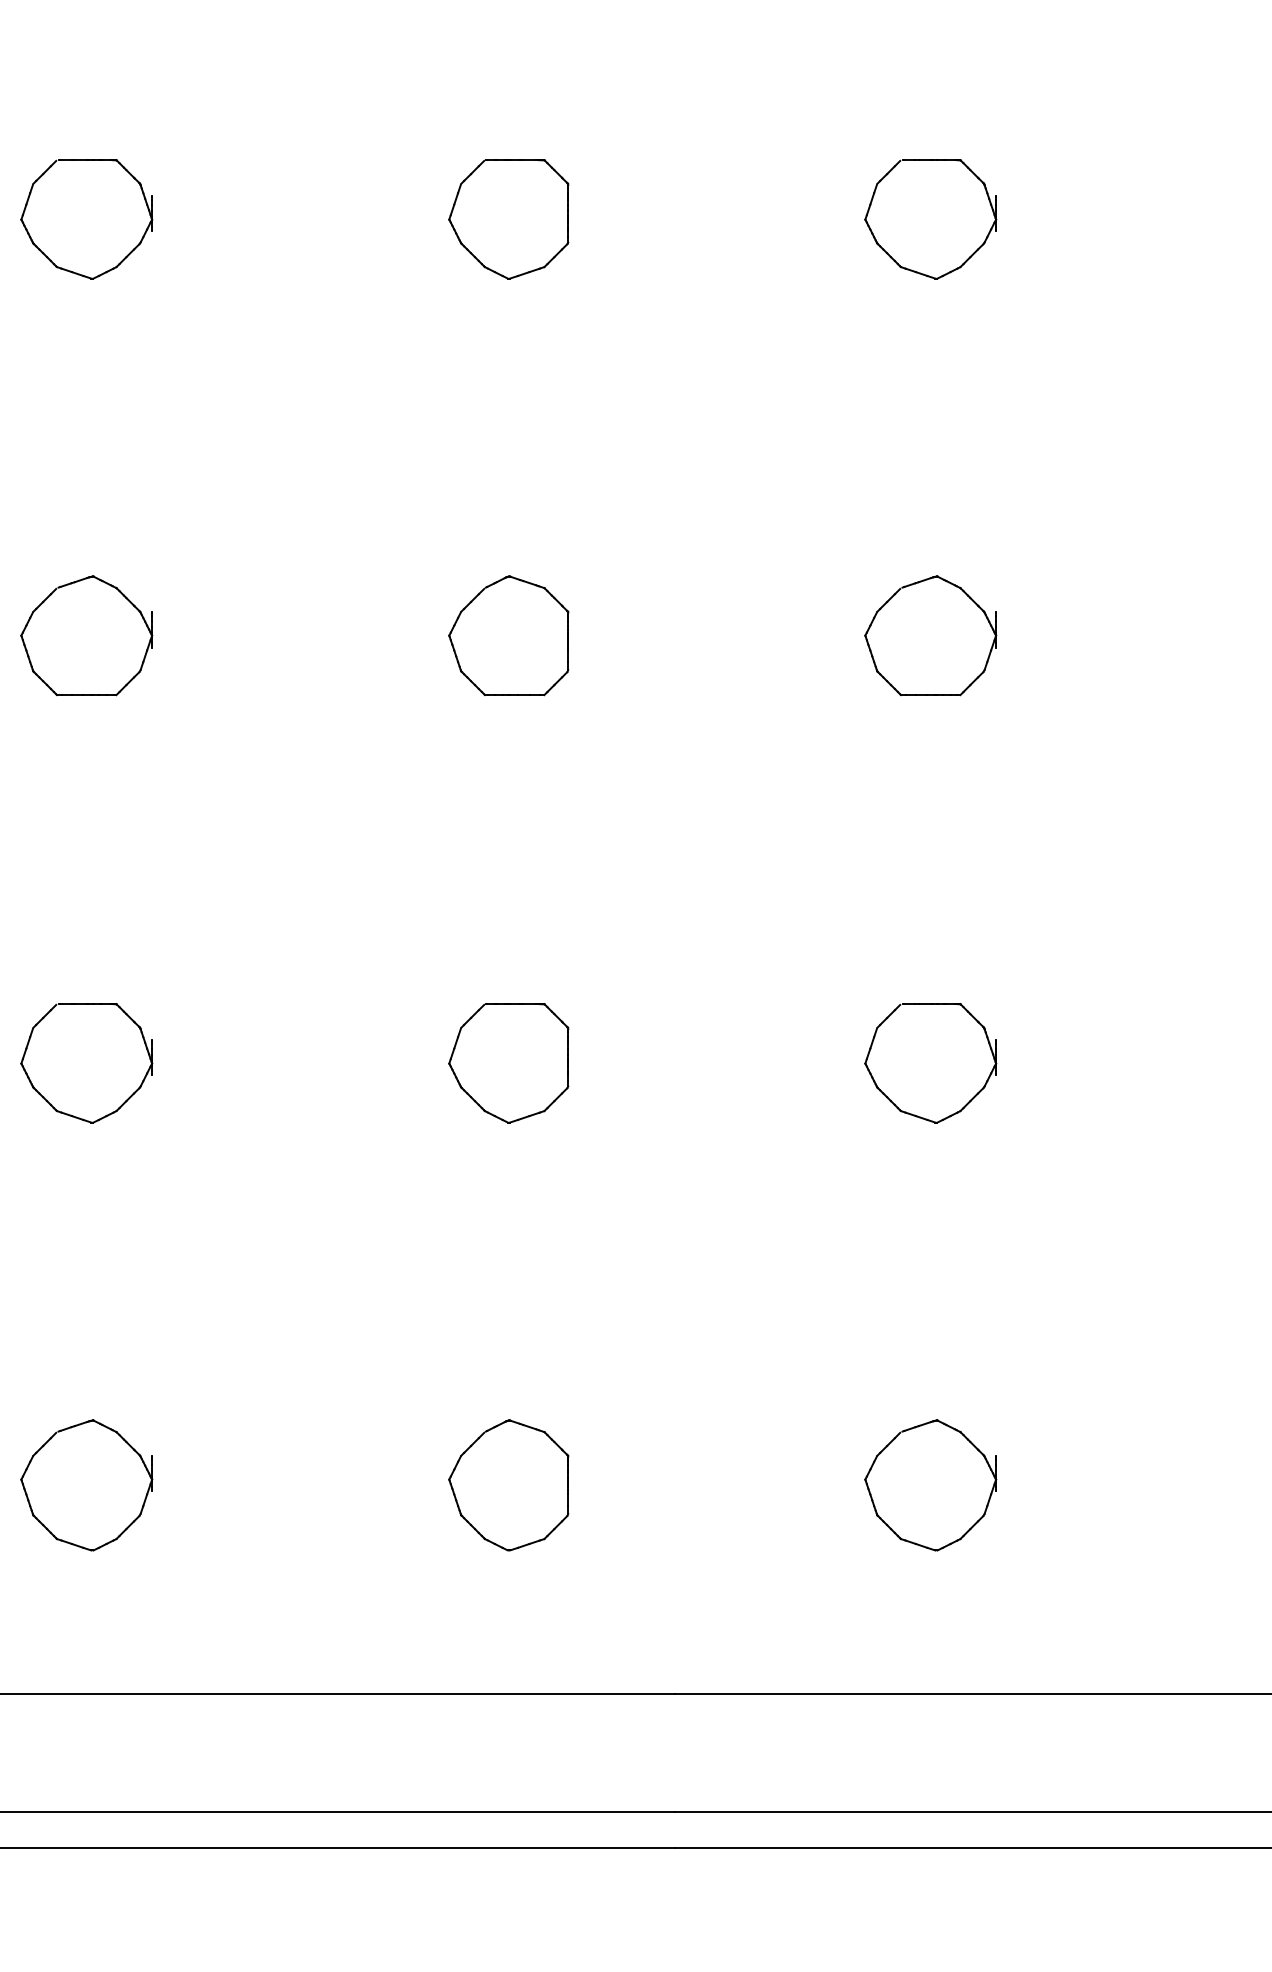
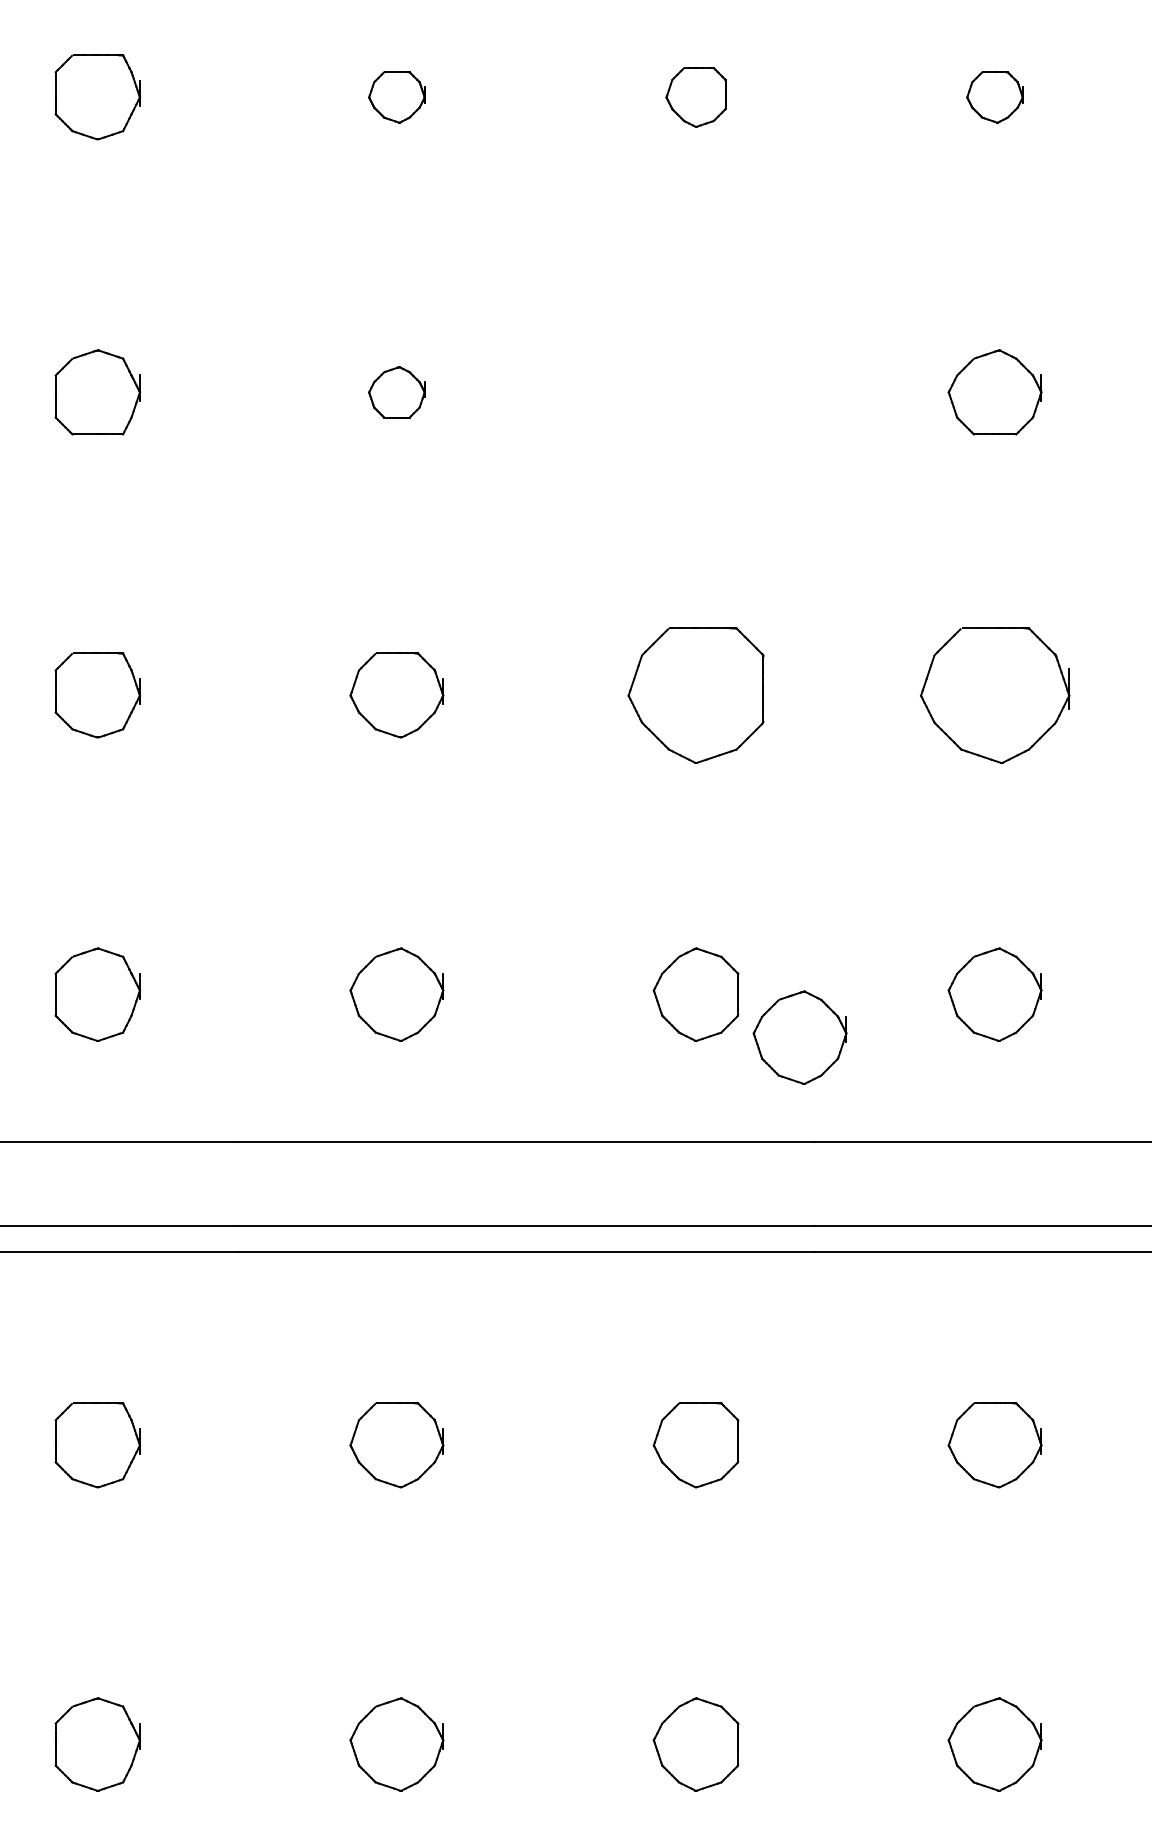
part: (86, 219) -> (396, 97), size x0.6
part: (508, 219) -> (695, 97), size x0.7
part: (929, 219) -> (994, 97), size x0.6
part: (86, 635) -> (396, 392), size x0.6
part: (508, 635) -> (695, 392), removed
part: (508, 1063) -> (695, 695), size x1.6
part: (929, 1063) -> (994, 695), size x1.6
part: (654, 1545) -> (799, 1037), added

